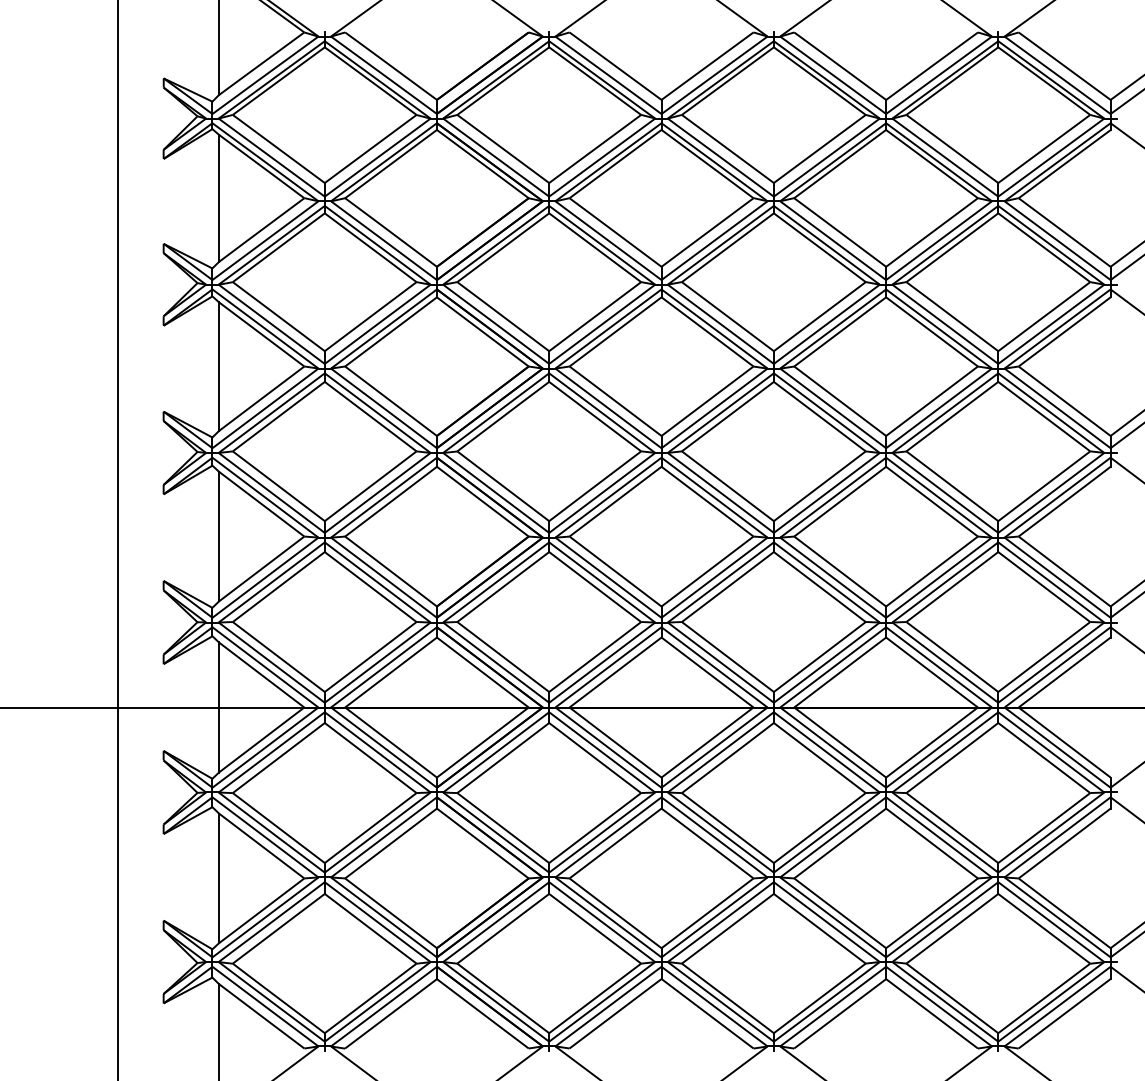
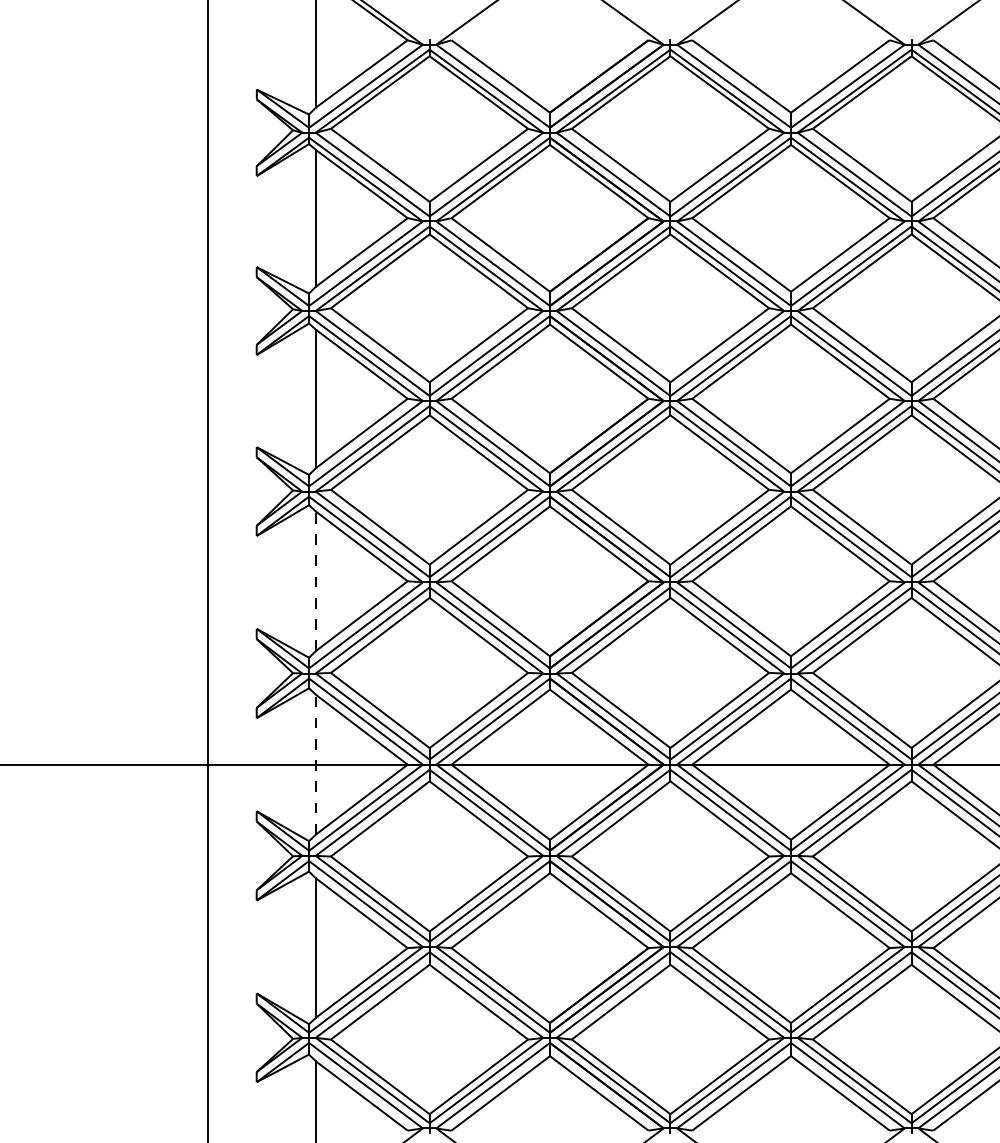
line: (218, 536) -> (315, 581), solid -> dashed
line: (218, 707) -> (315, 764), solid -> dashed

